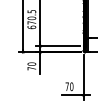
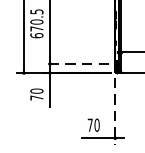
line: (57, 46) -> (75, 64), solid -> dashed
line: (83, 77) -> (114, 111), solid -> dashed

